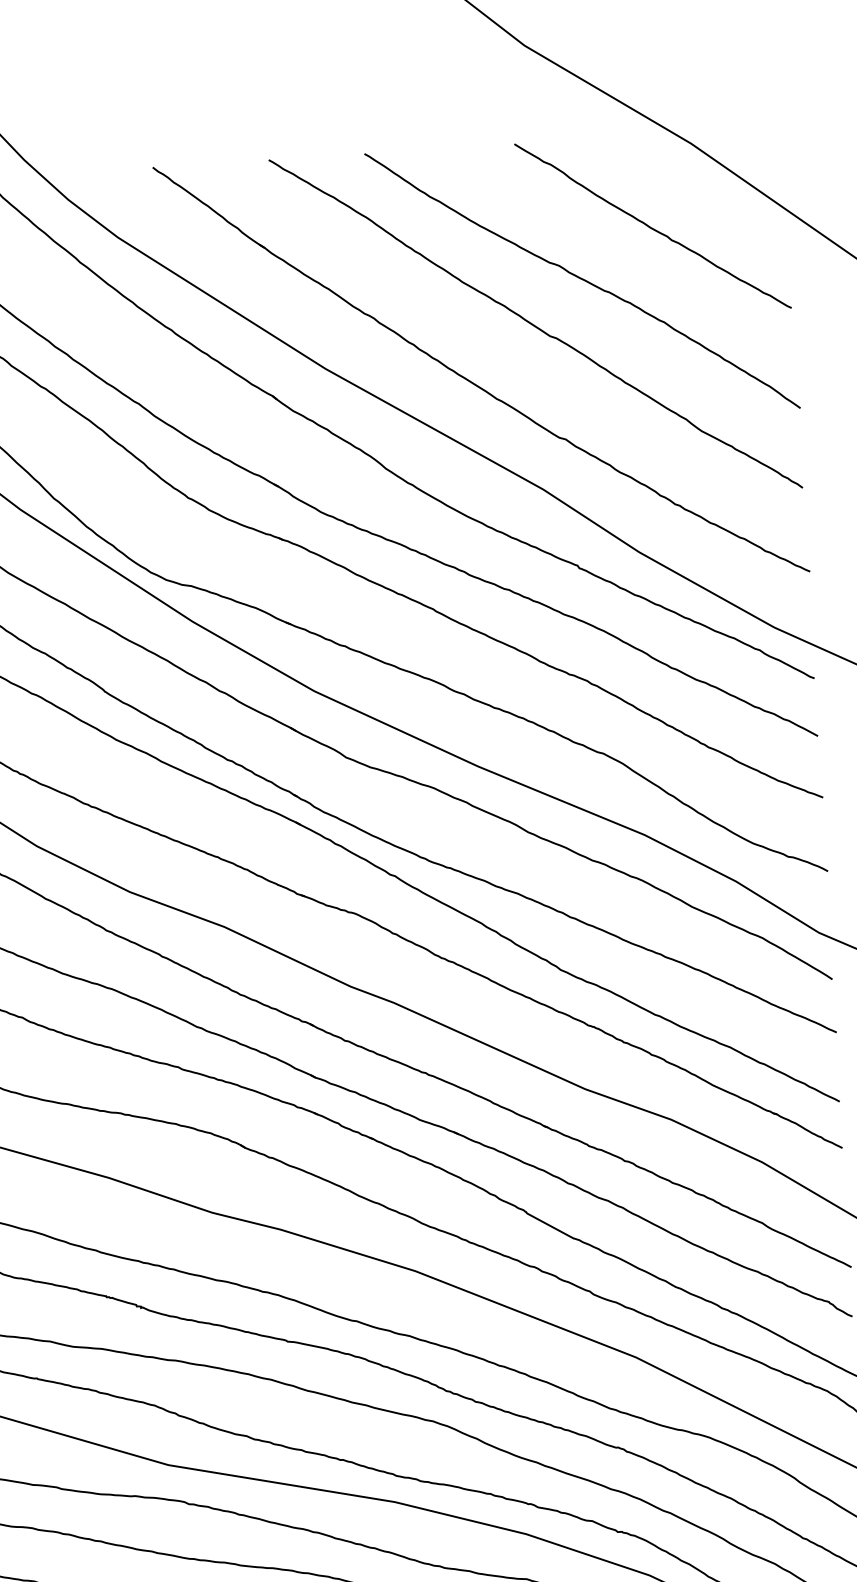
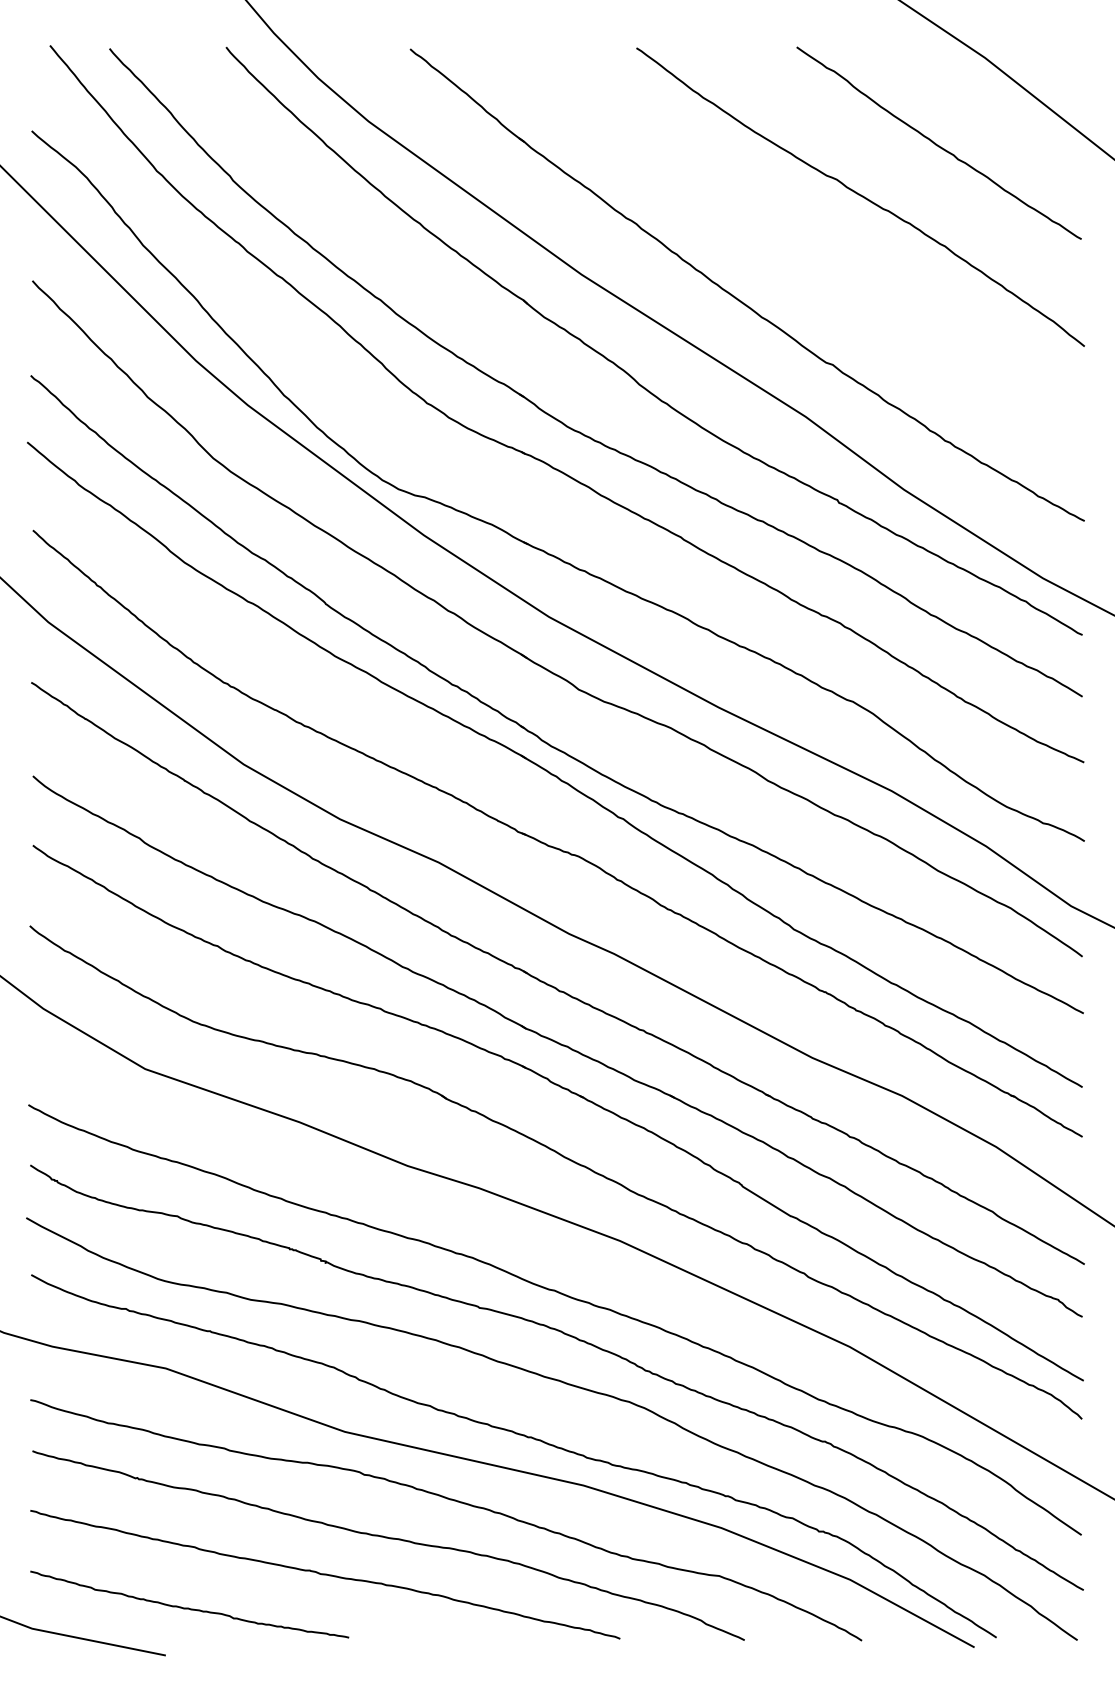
curve: (534, 324) -> (806, 240), removed

